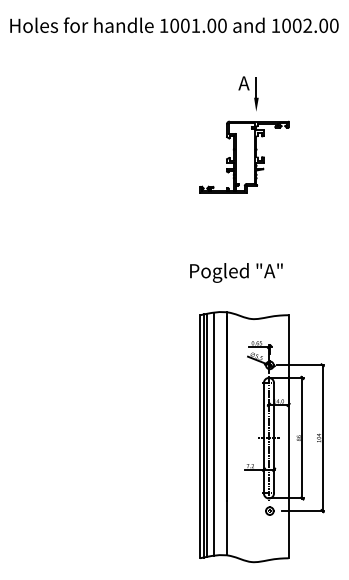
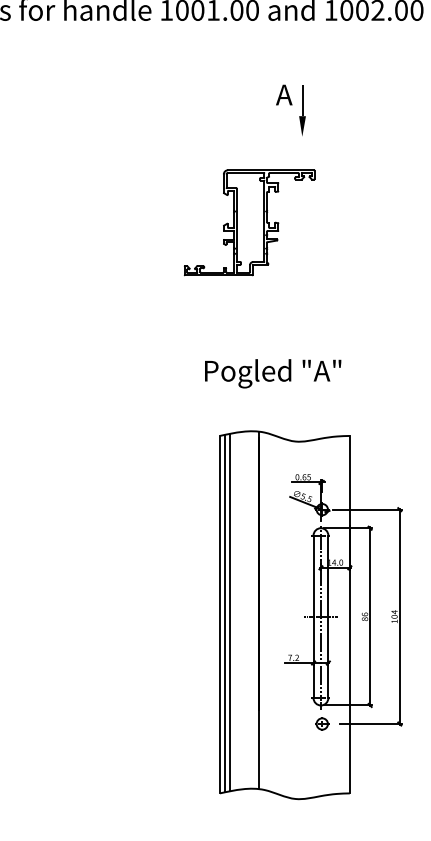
part: (244, 156) -> (249, 221), moved
line: (213, 433) -> (239, 609), removed

